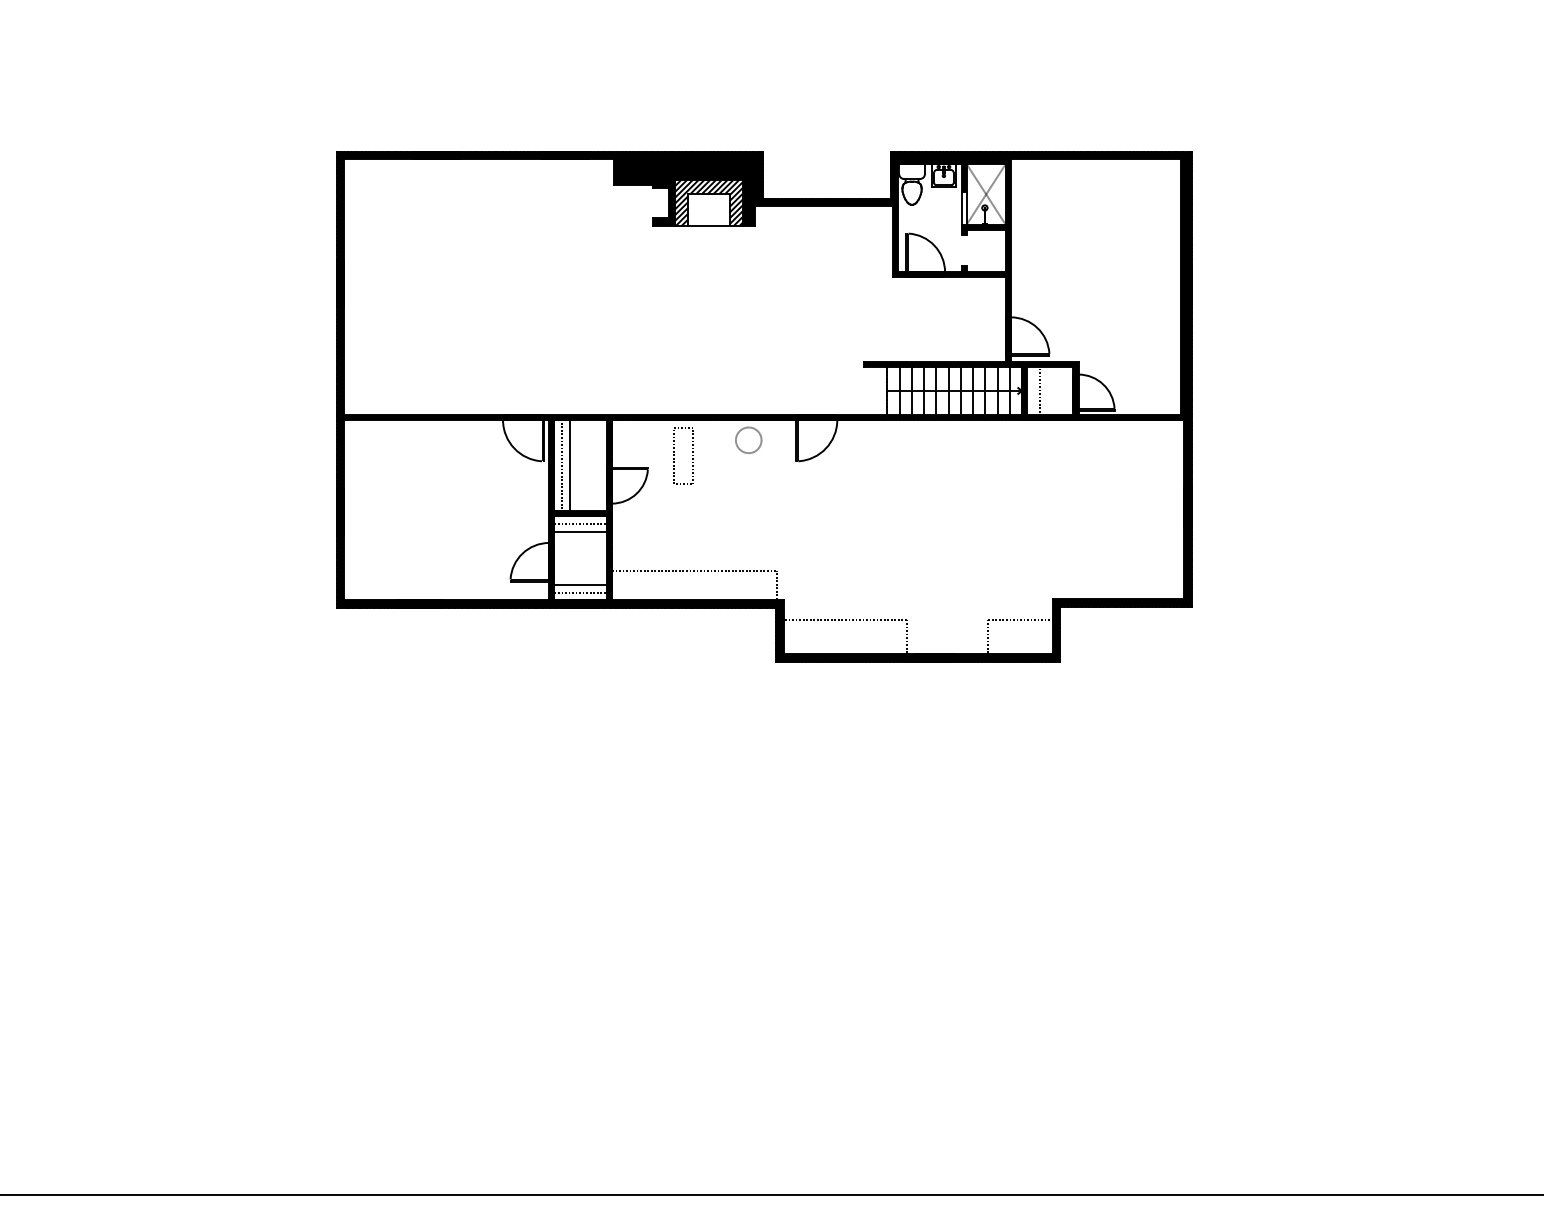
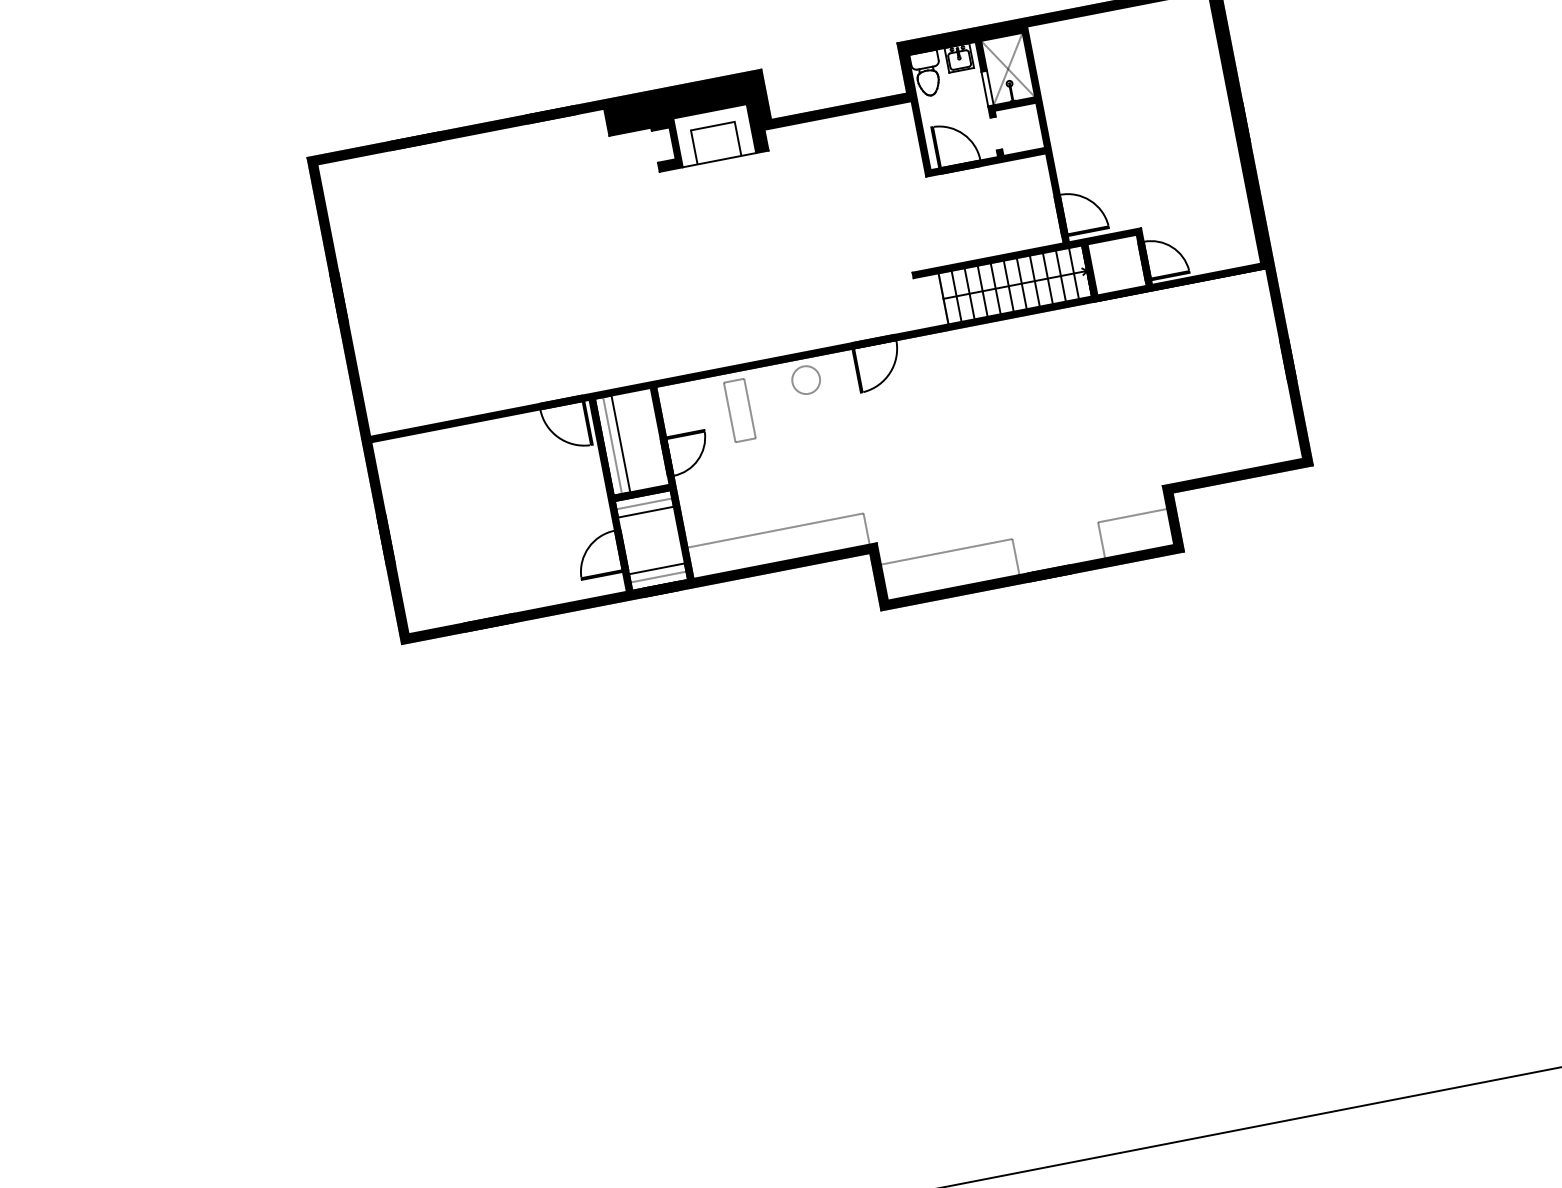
hatch: (708, 203) -> (714, 136), removed
line: (1040, 390) -> (1106, 266), removed

